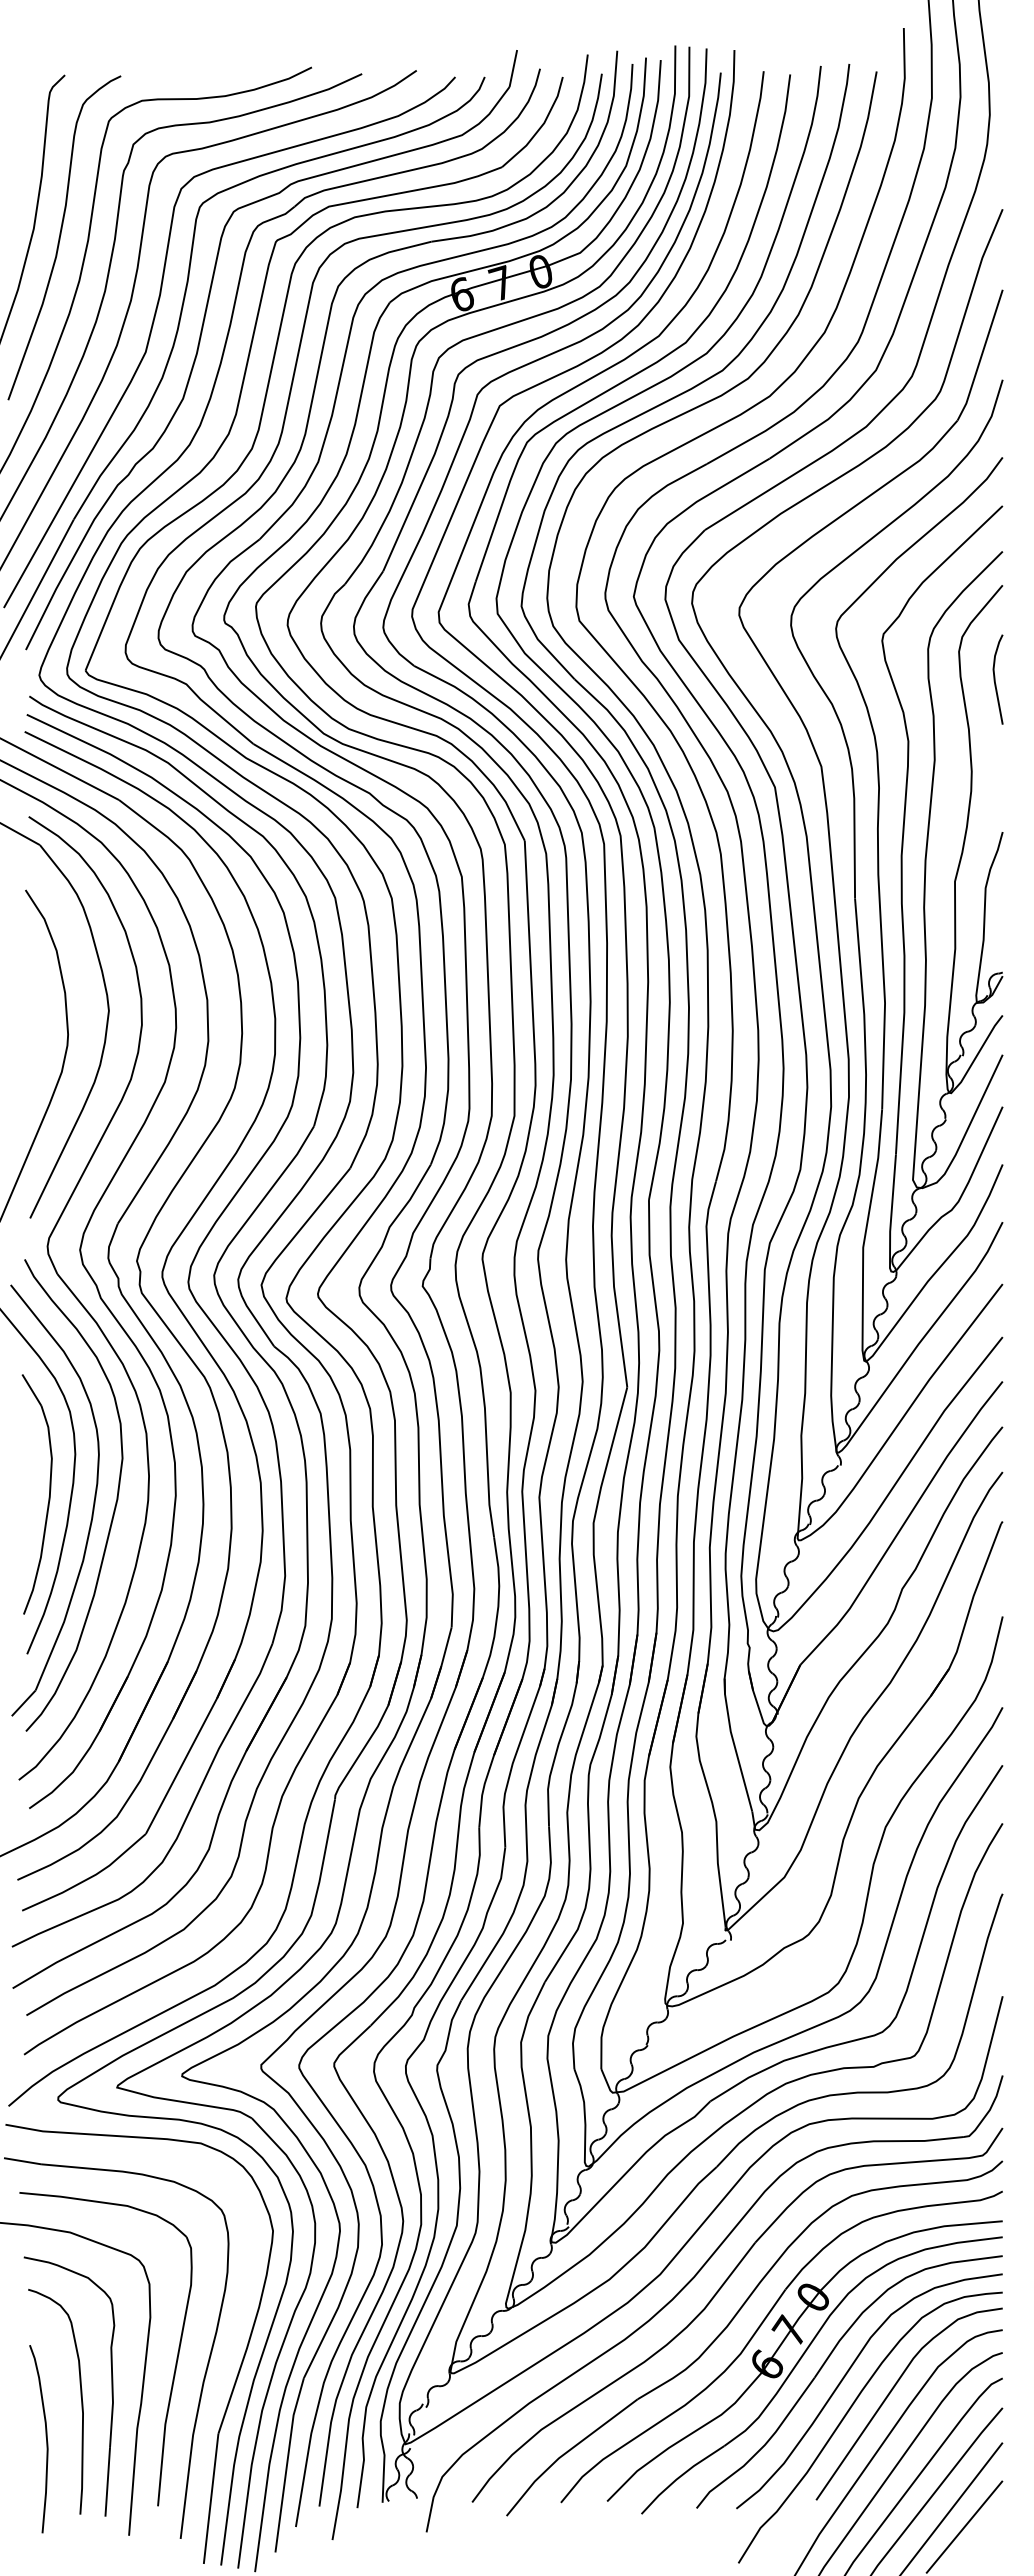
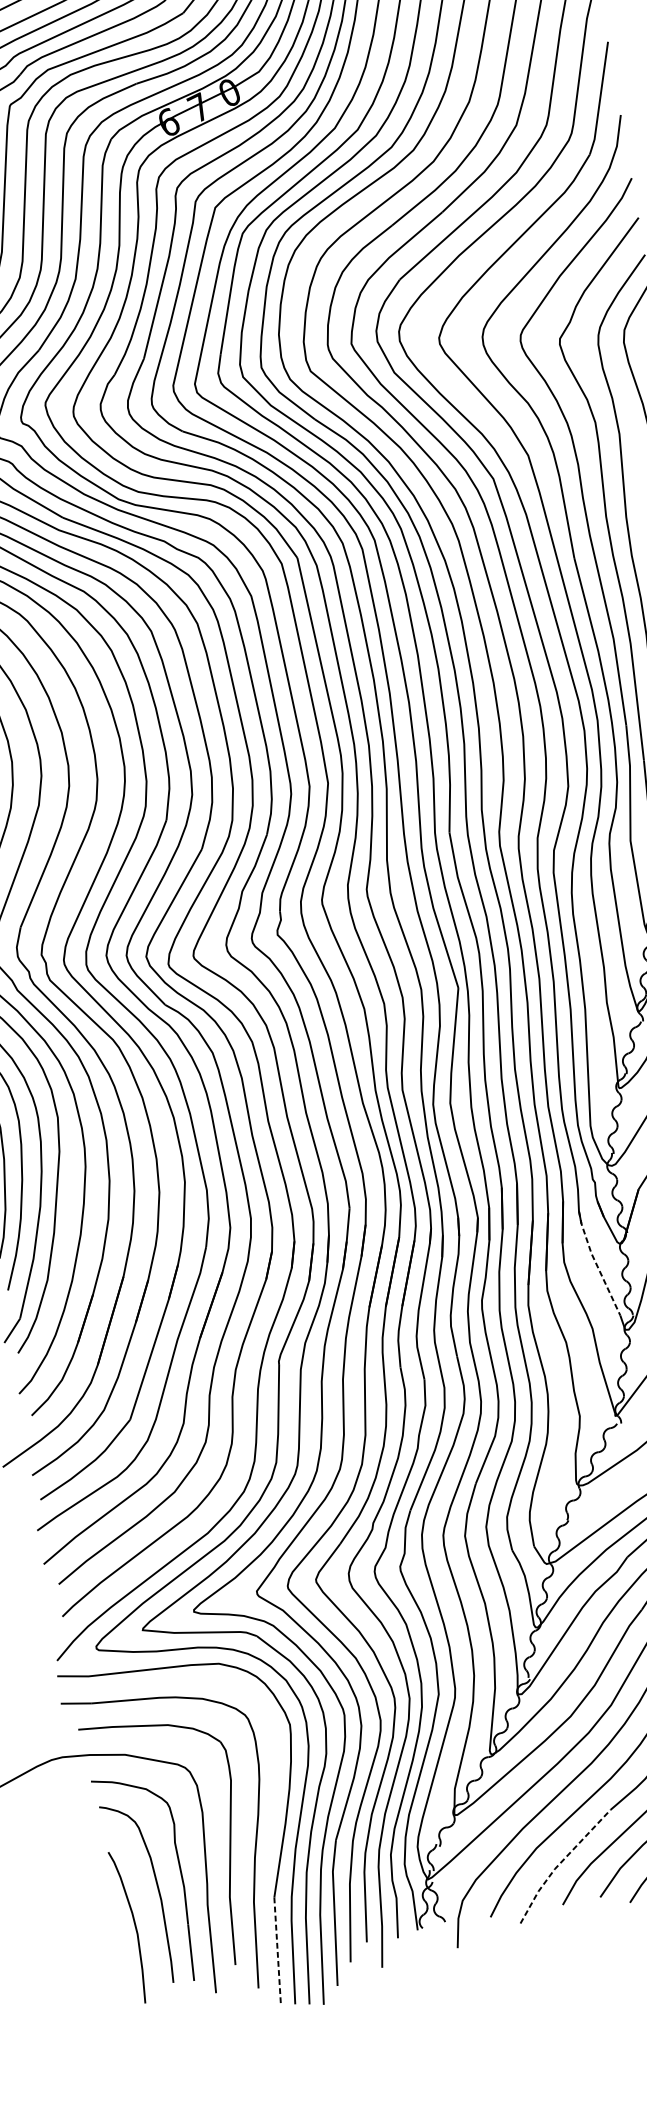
line: (734, 1744) -> (596, 1263), solid -> dashed
line: (566, 2452) -> (560, 1863), solid -> dashed
line: (211, 2499) -> (278, 1951), solid -> dashed

